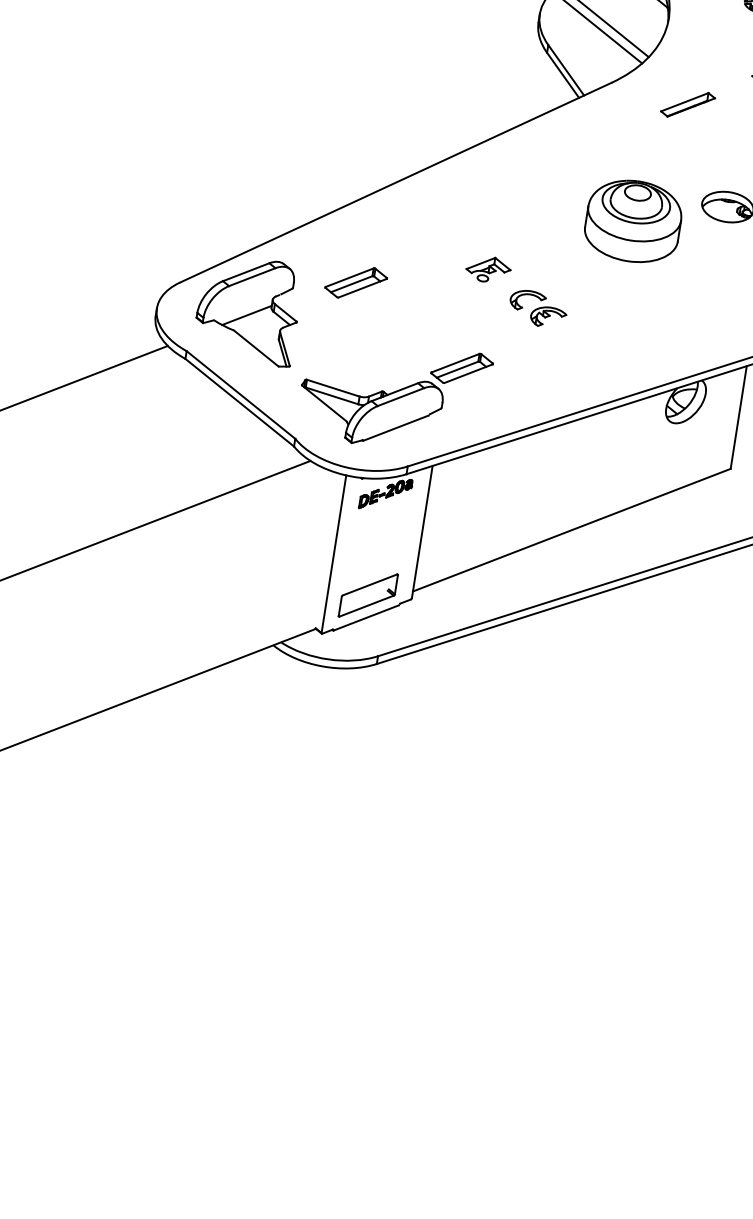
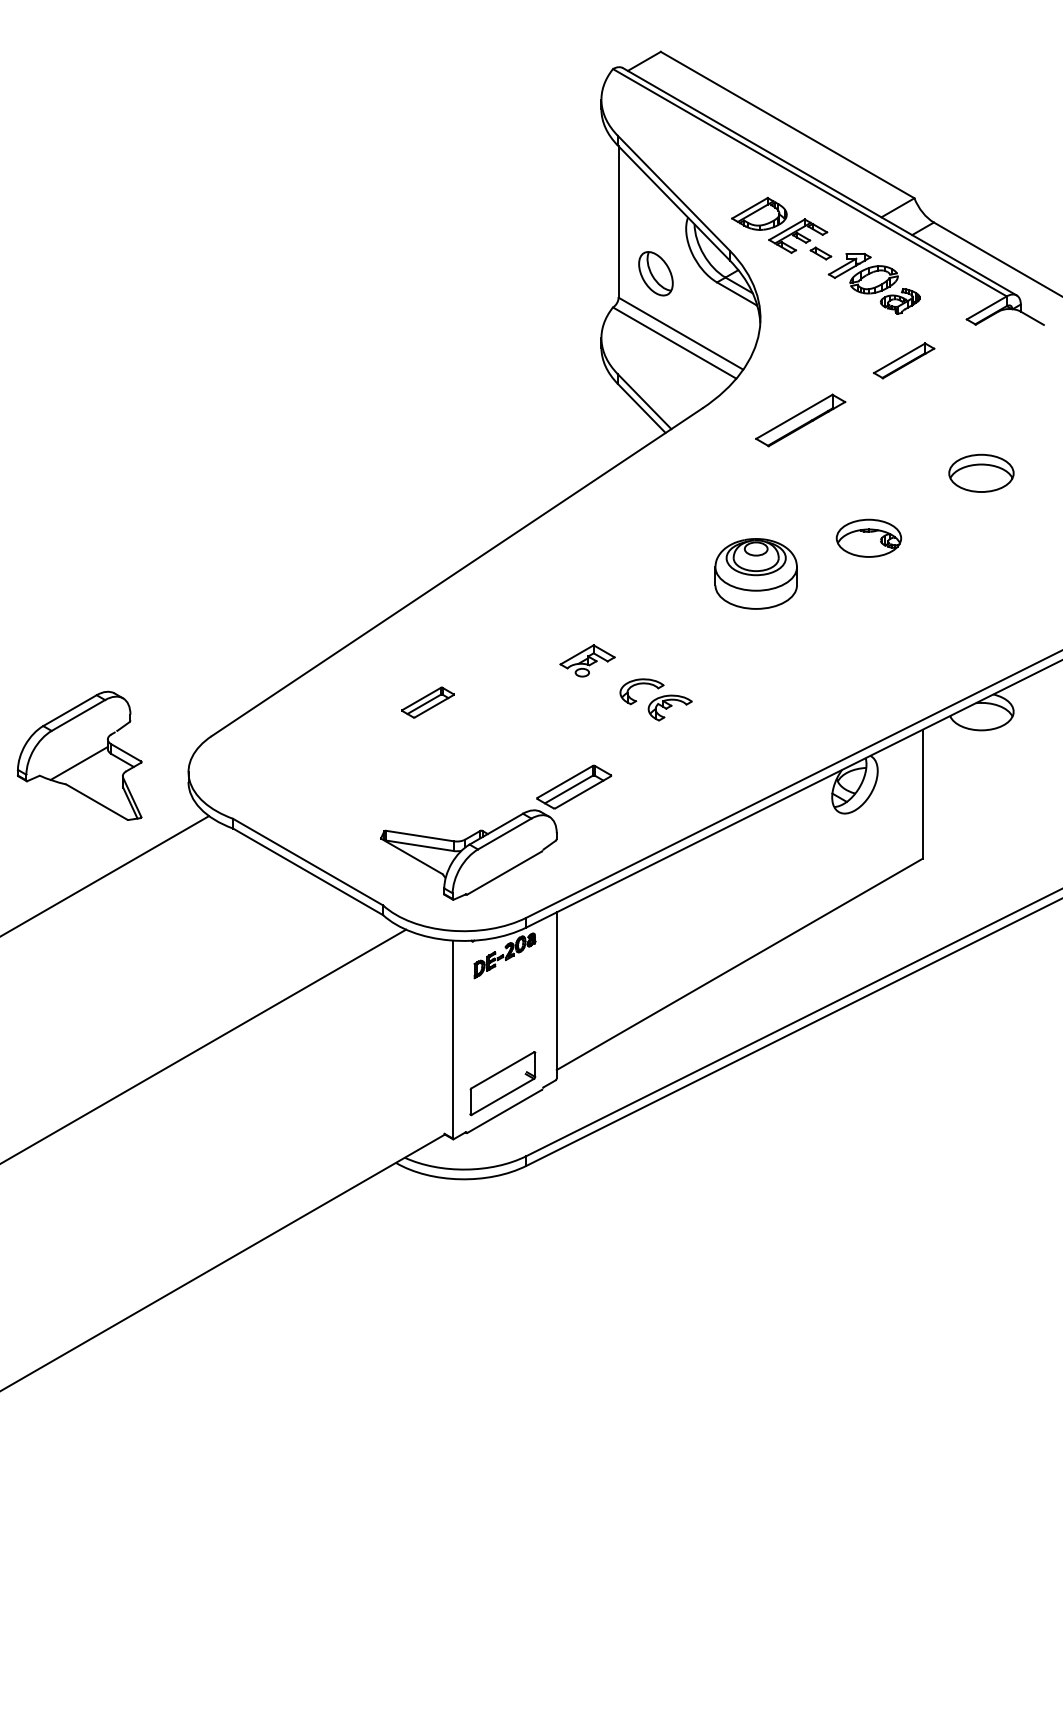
part: (687, 104) -> (800, 420), size x1.4
part: (633, 221) -> (756, 573), size x0.7
part: (355, 282) -> (427, 702), size x0.7
part: (248, 309) -> (79, 755), moved

